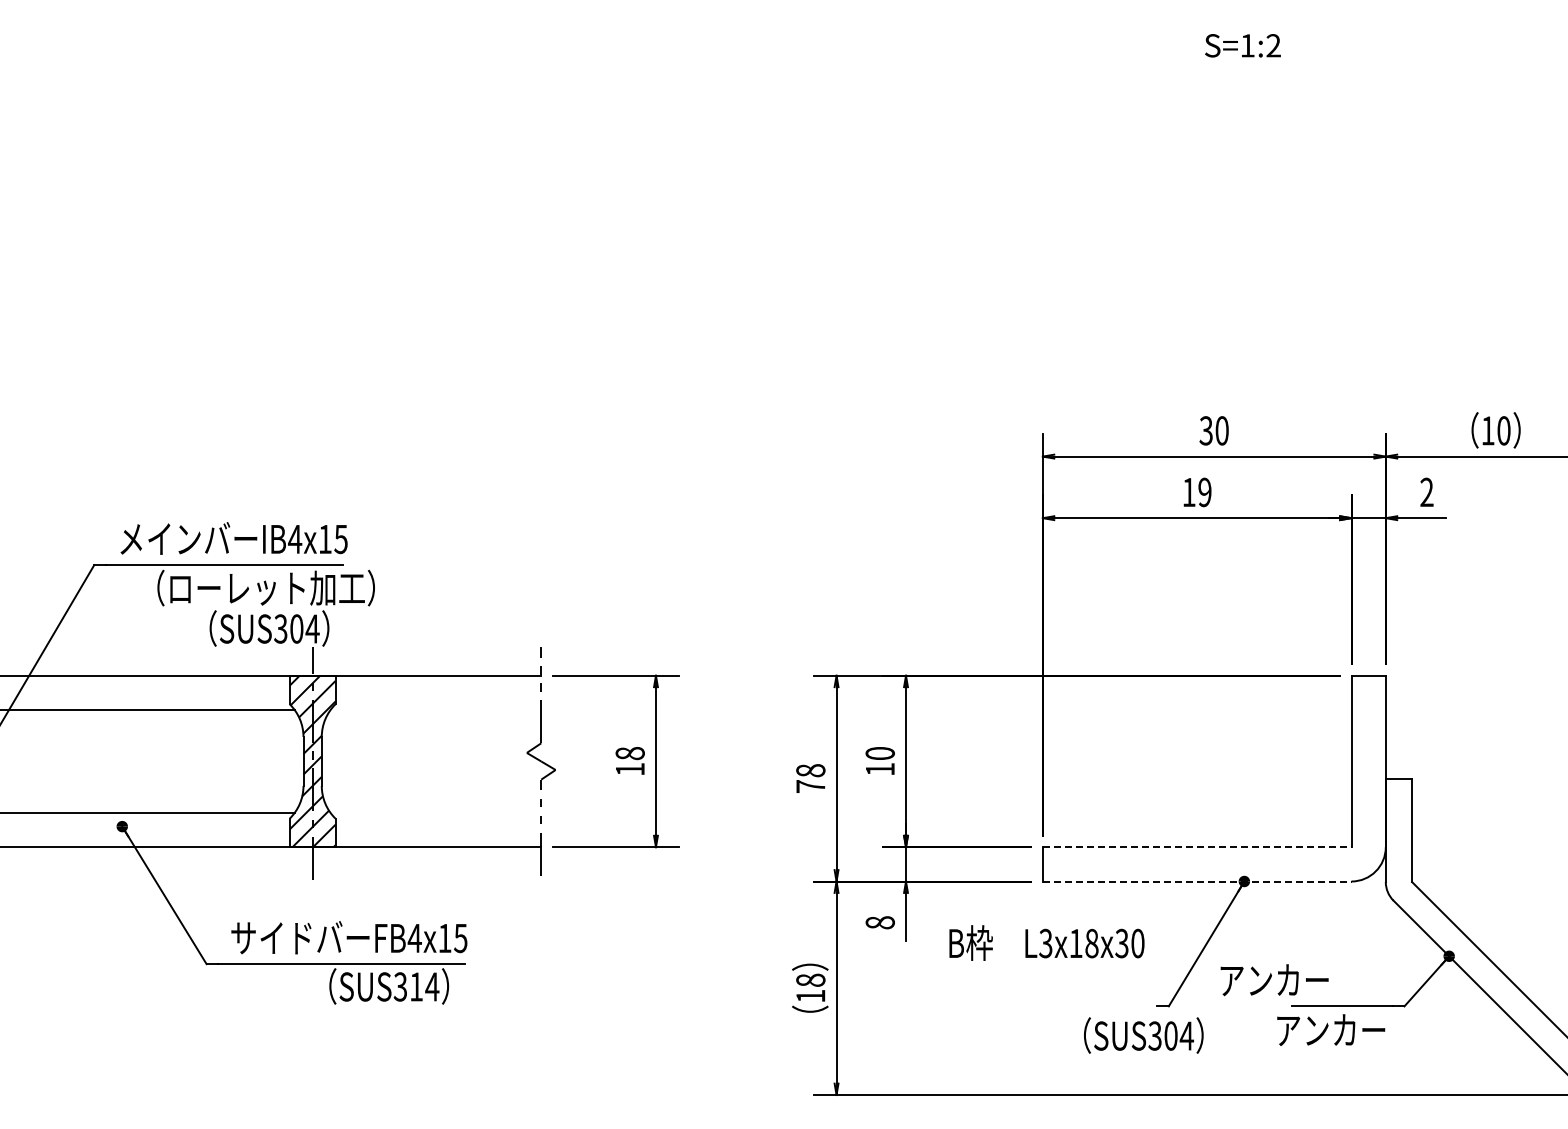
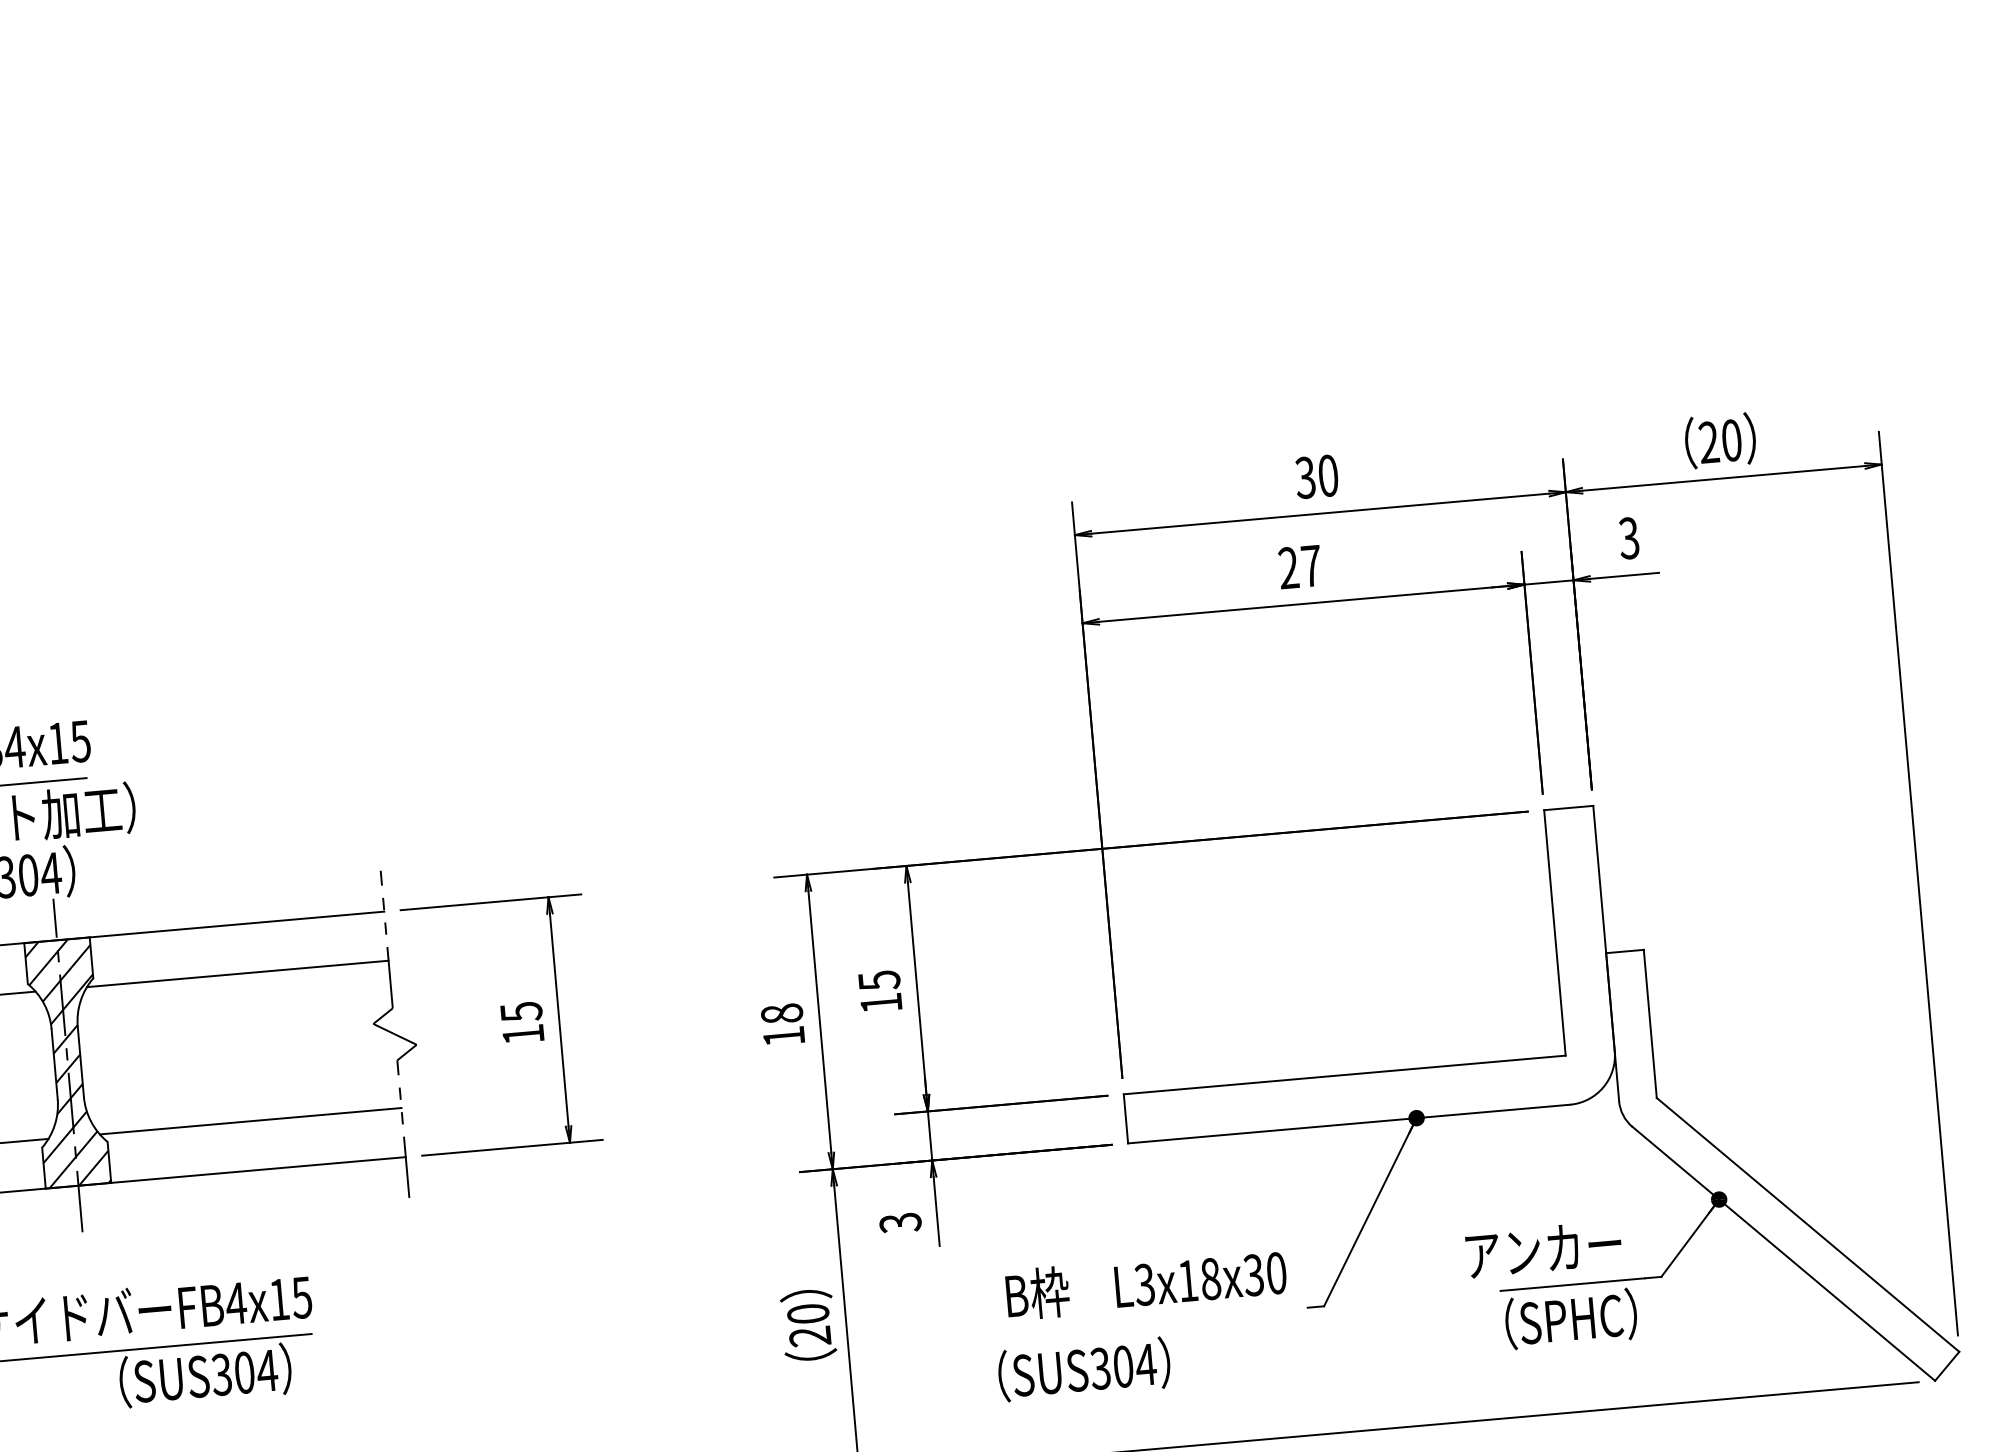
text: (1487, 430) -> (1708, 442), 10 -> 20
text: (1196, 492) -> (1299, 567), 19 -> 27
text: (1426, 492) -> (1628, 538), 2 -> 3
line: (435, 710) -> (237, 974), added
text: (629, 753) -> (520, 1011), 18 -> 15
text: (879, 753) -> (878, 980), 10 -> 15
text: (810, 786) -> (783, 1036), 78 -> 18
line: (435, 812) -> (250, 1120), added
line: (1197, 847) -> (1345, 1075), dashed -> solid
line: (1197, 881) -> (1349, 1124), dashed -> solid
text: (879, 922) -> (899, 1222), 8 -> 3
text: (1046, 942) -> (1145, 1283), moved
text: (1274, 980) -> (1543, 1249), moved
text: (416, 986) -> (244, 1372), SUS314 -> SUS304
text: (810, 987) -> (808, 1324), 18 -> 20
text: (1331, 1029) -> (1559, 1319), アンカー -> （SPHC）
text: (1143, 1035) -> (1083, 1369), moved

